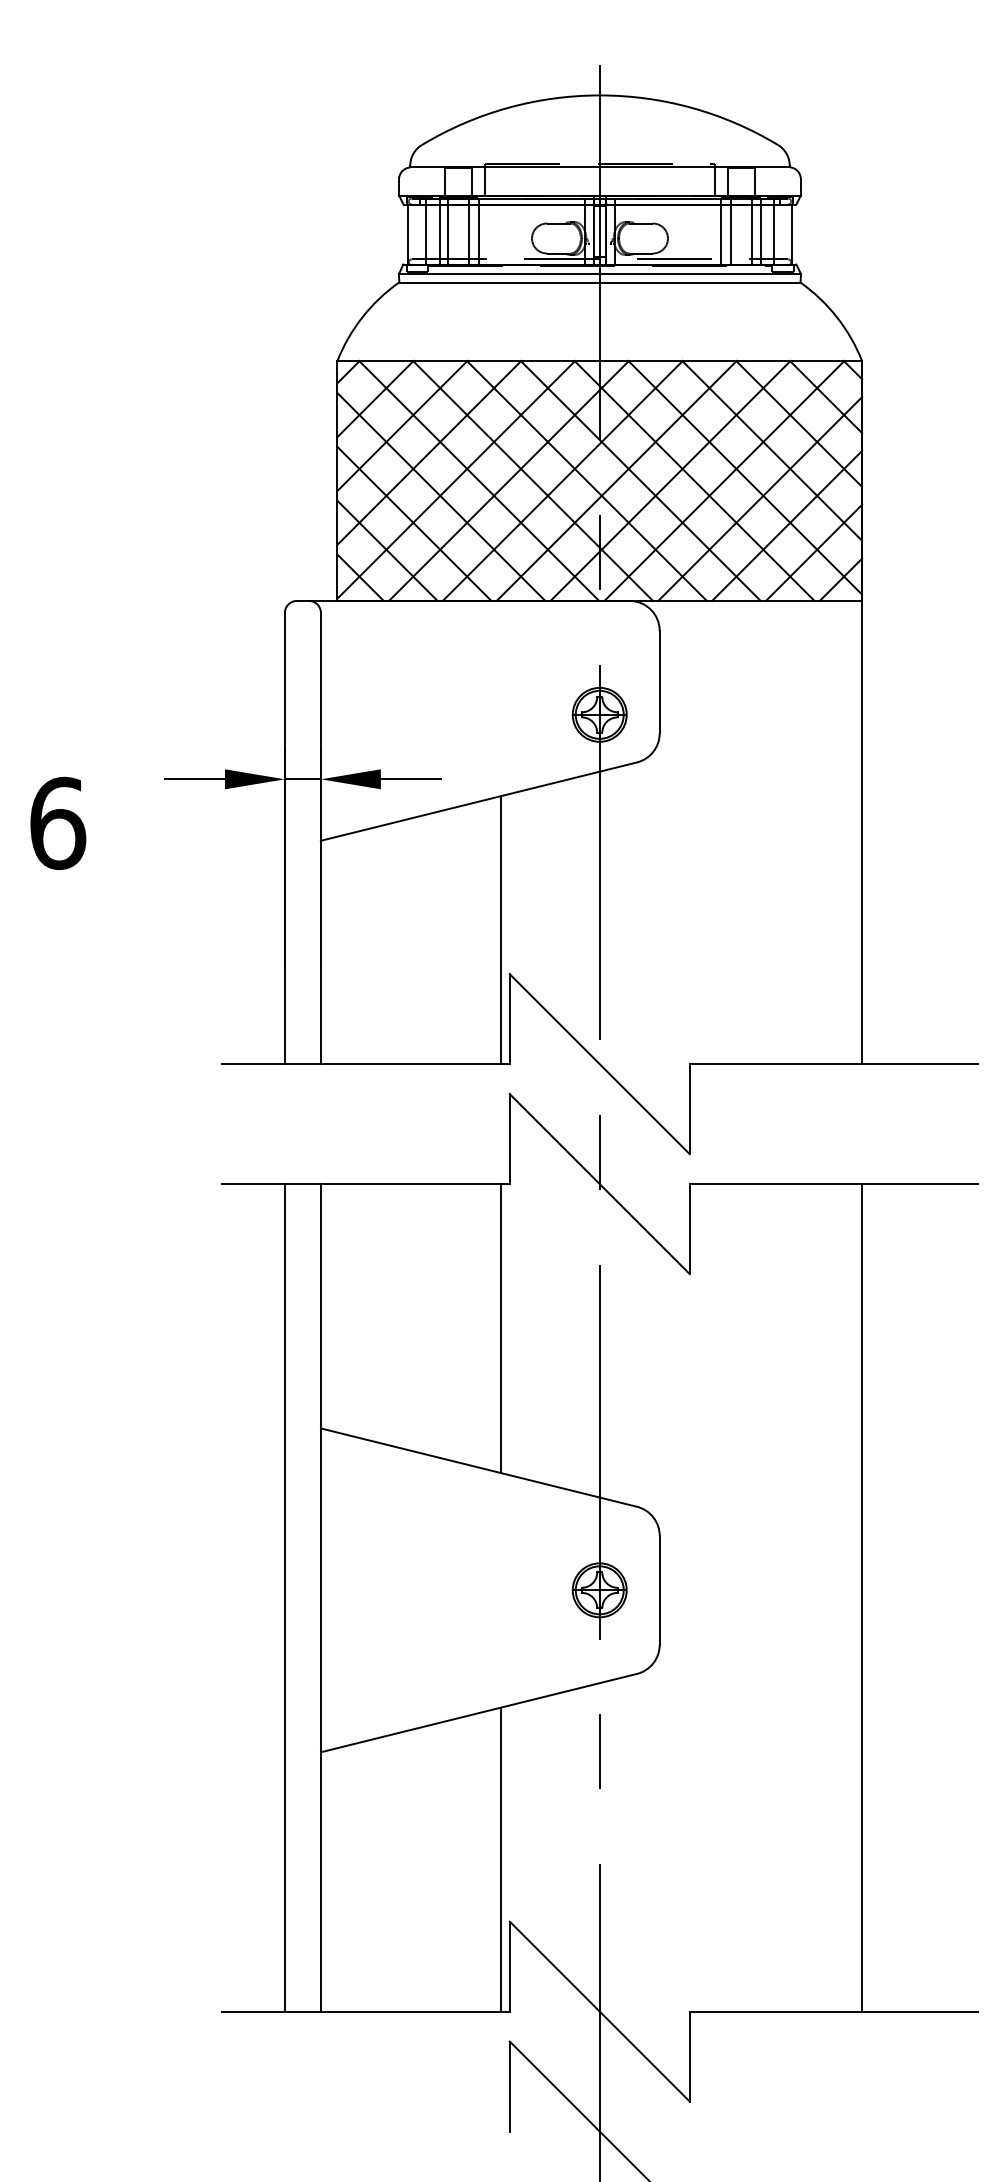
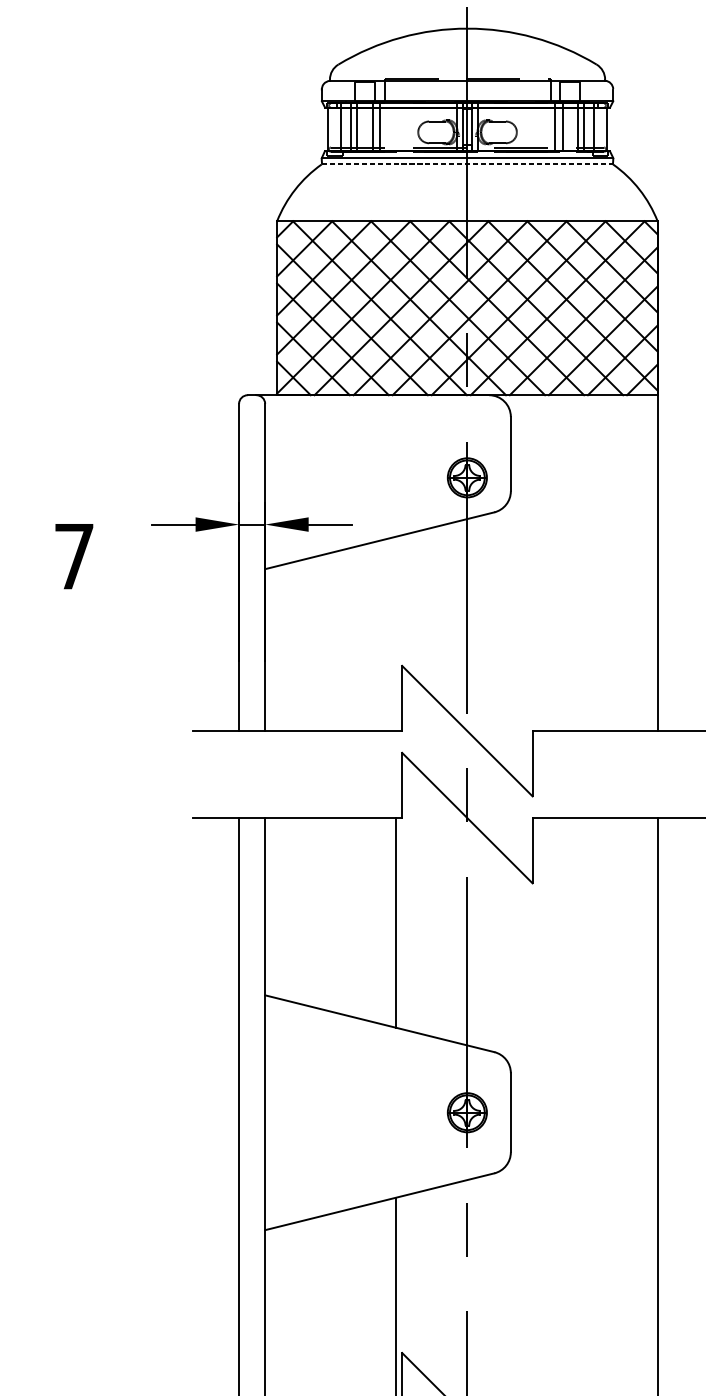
line: (599, 282) -> (467, 164), solid -> dashed
text: (58, 823) -> (74, 556), 6 -> 7
line: (500, 930) -> (395, 634), removed

